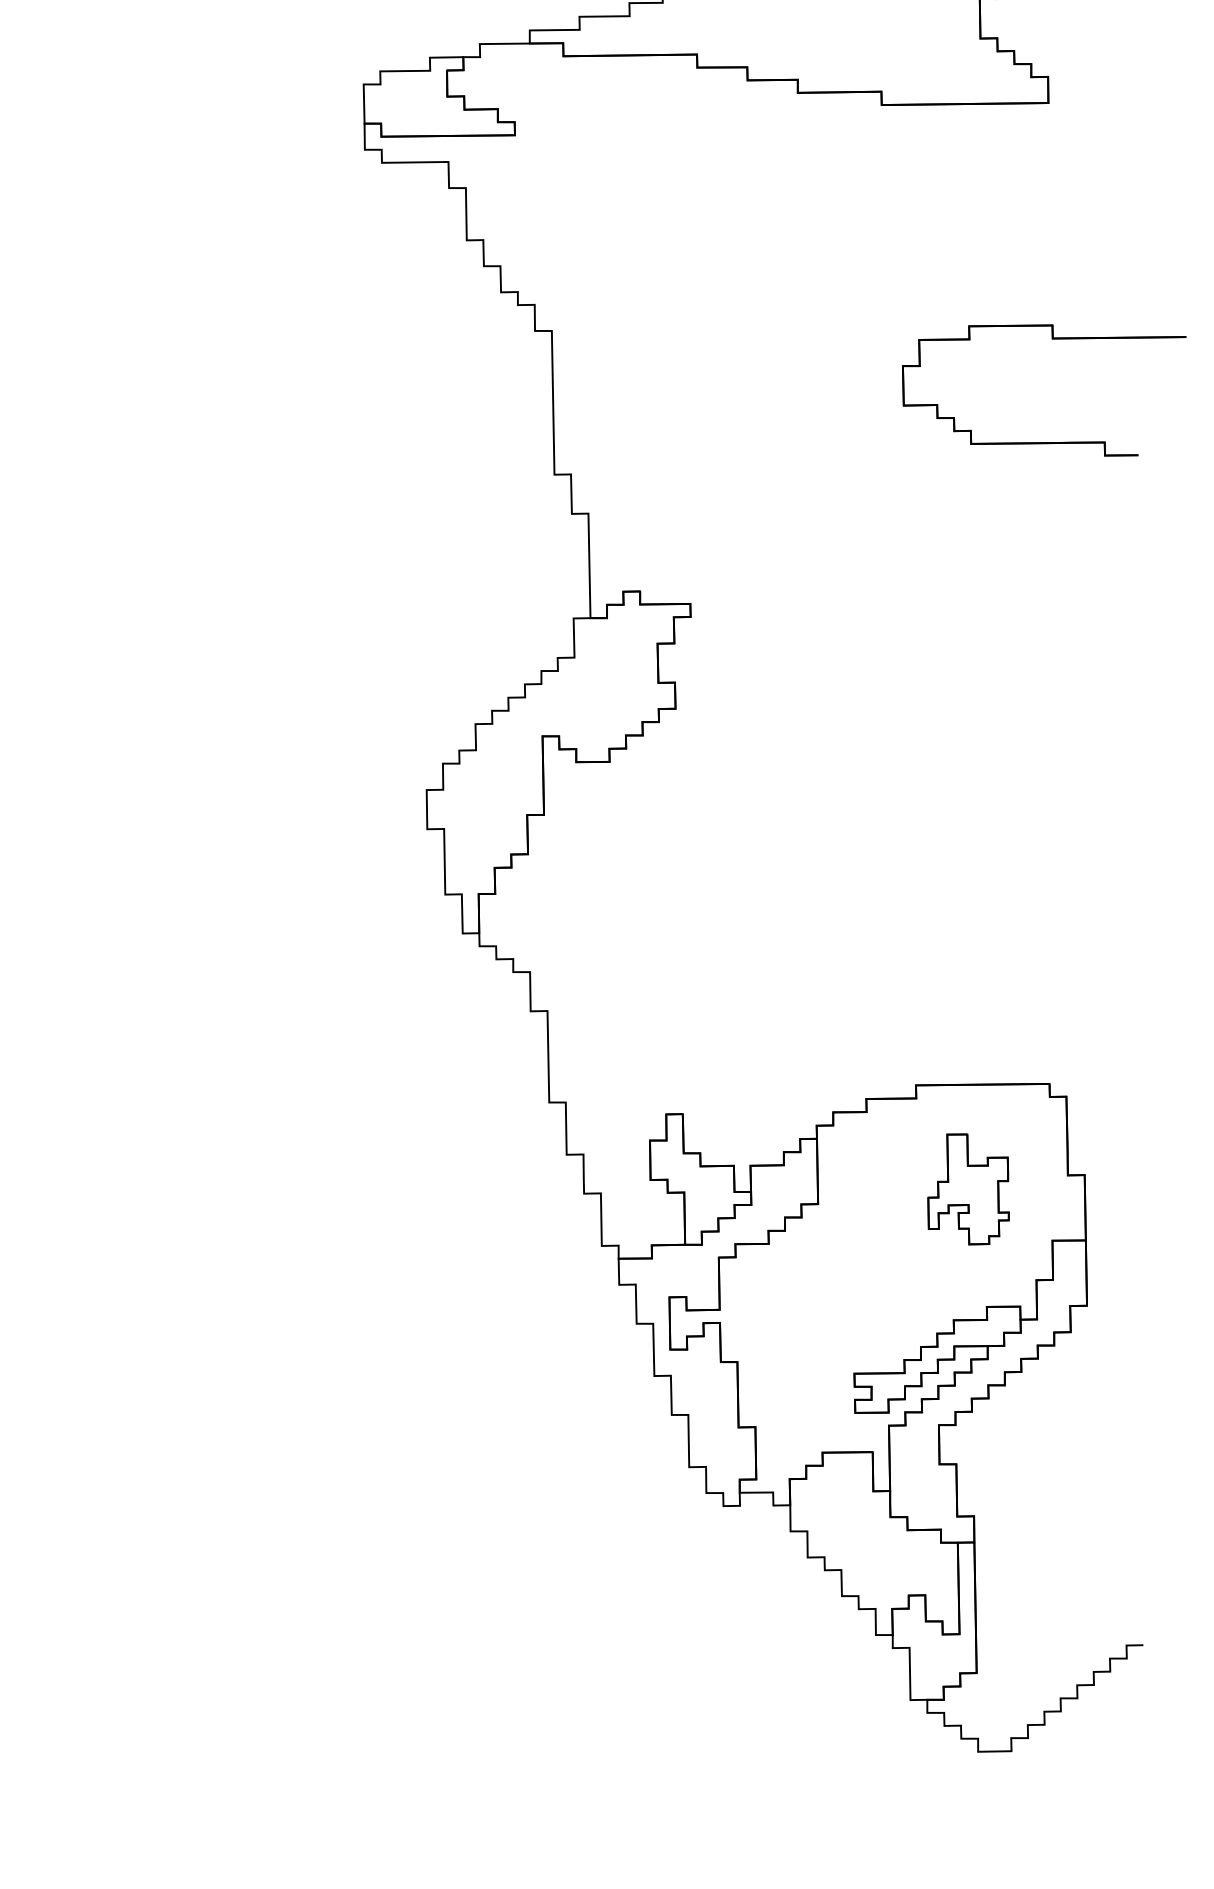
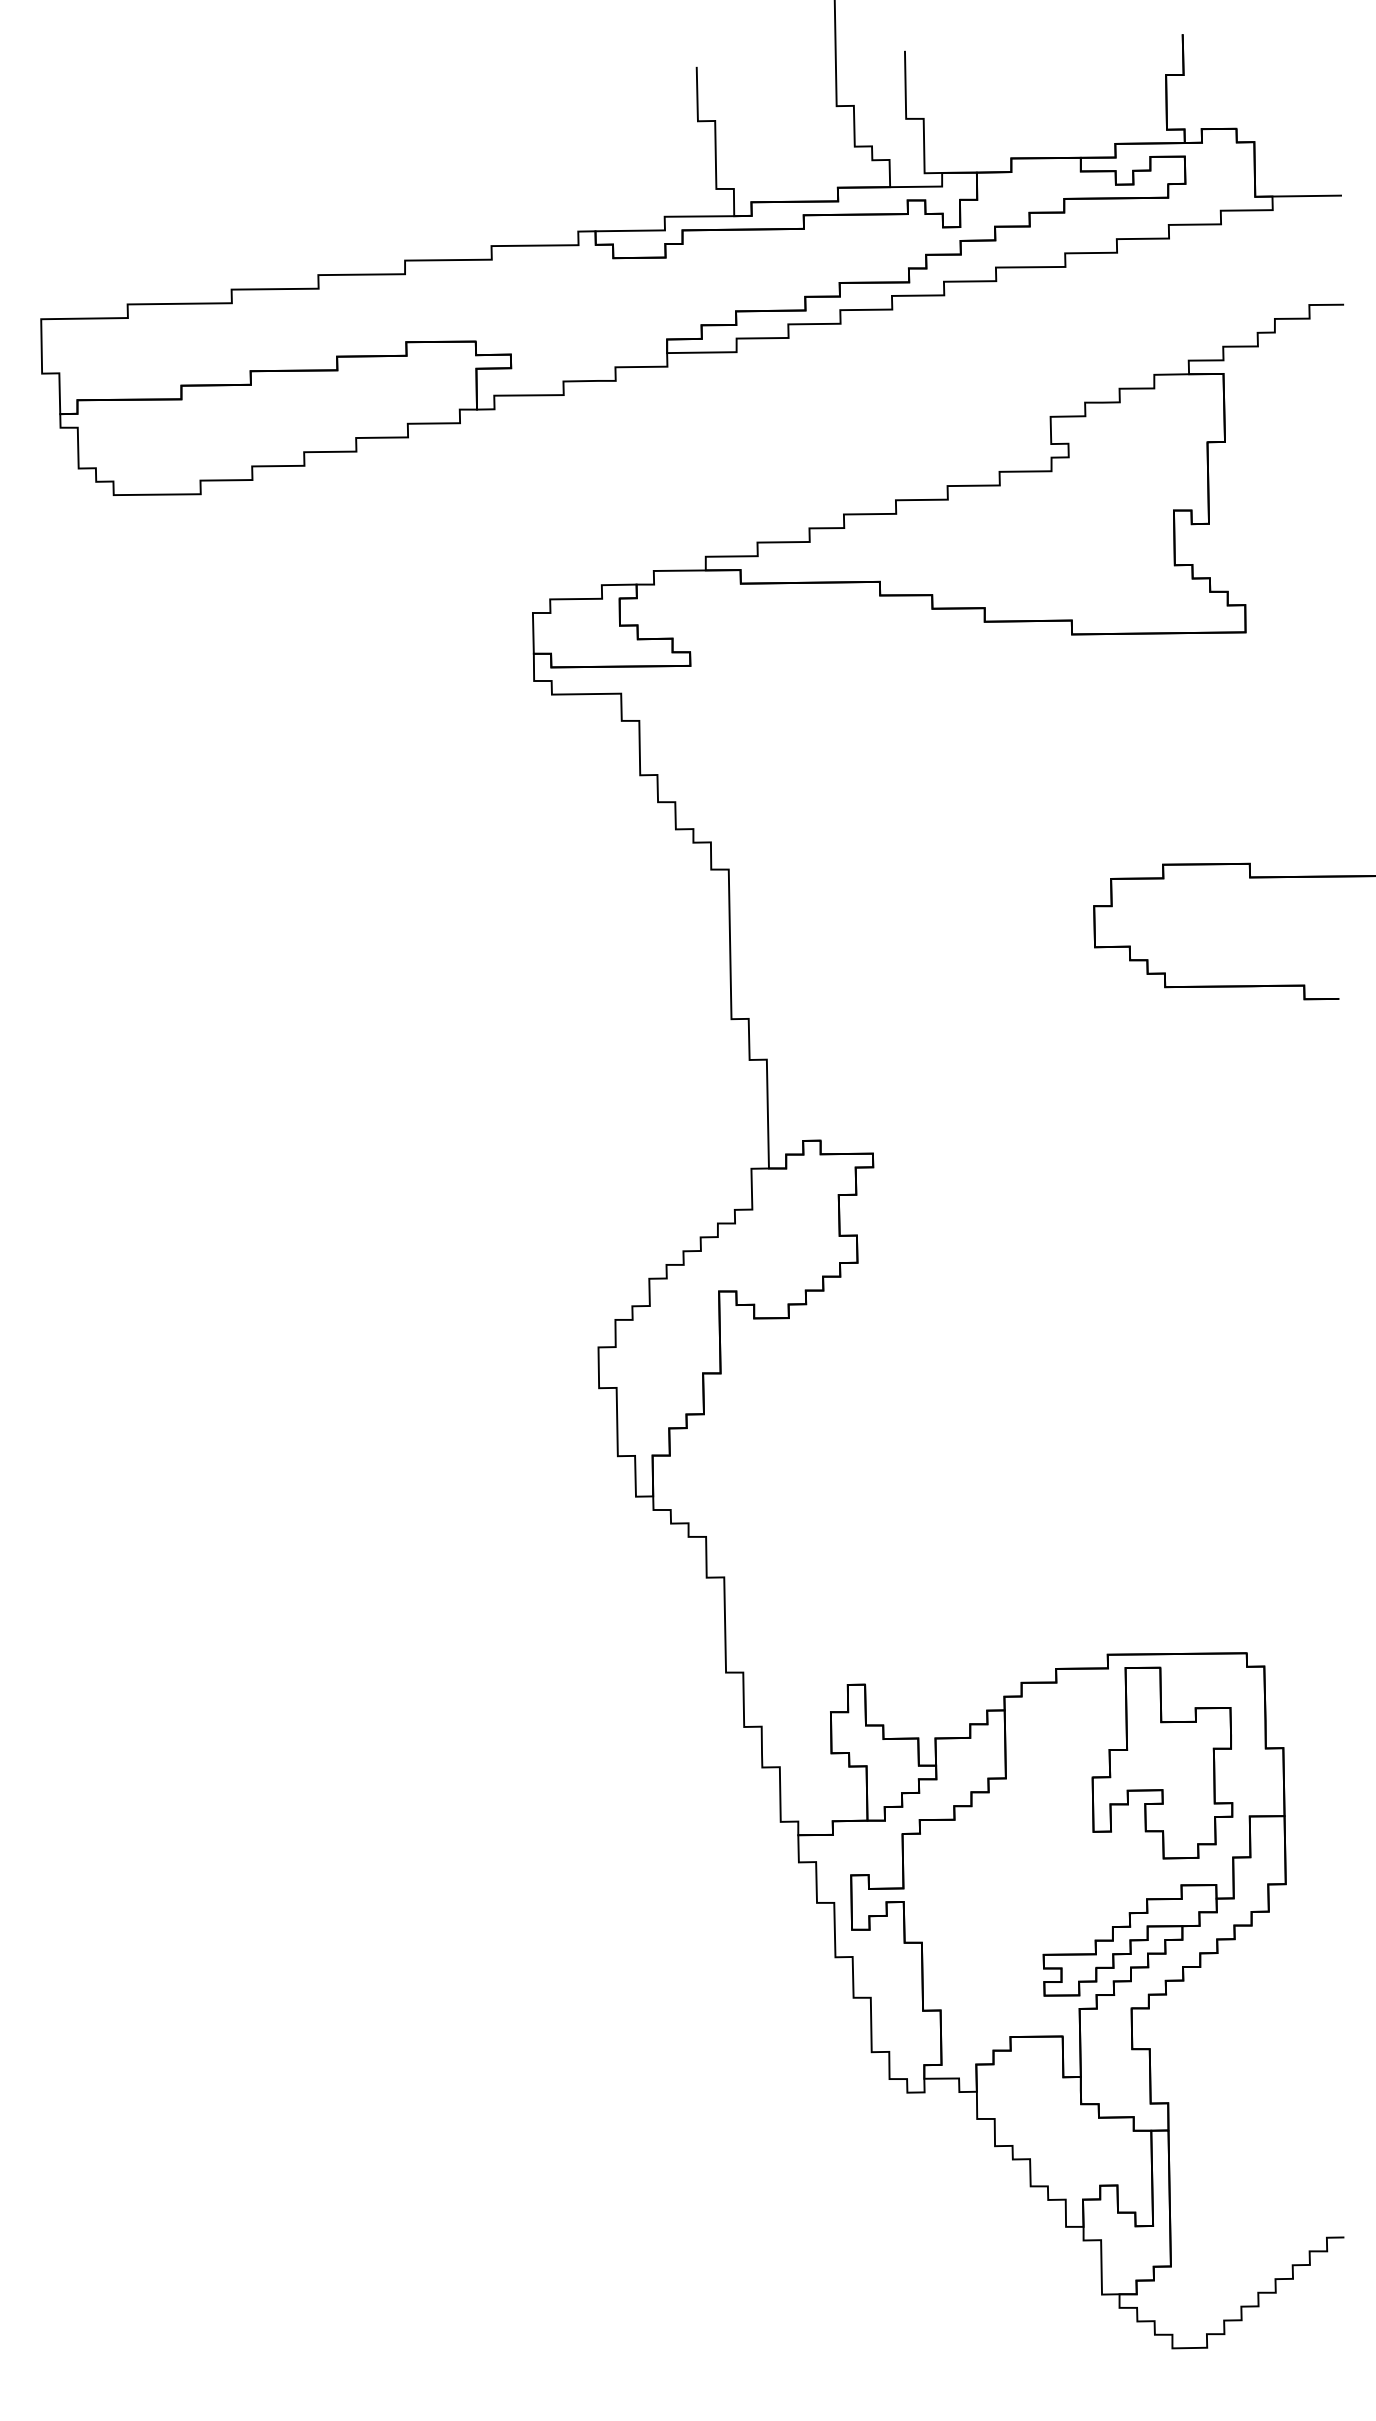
part: (968, 1188) -> (1162, 1762), size x1.67

